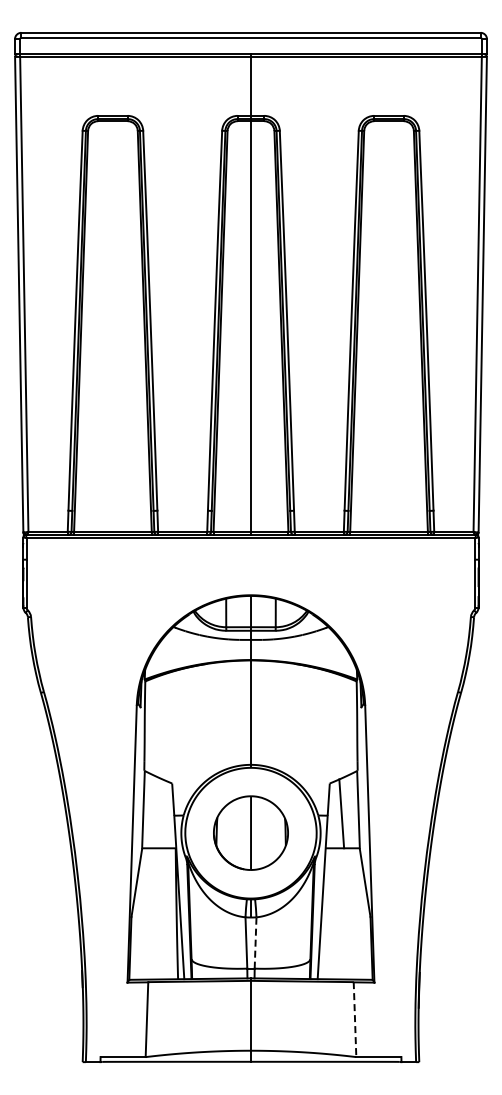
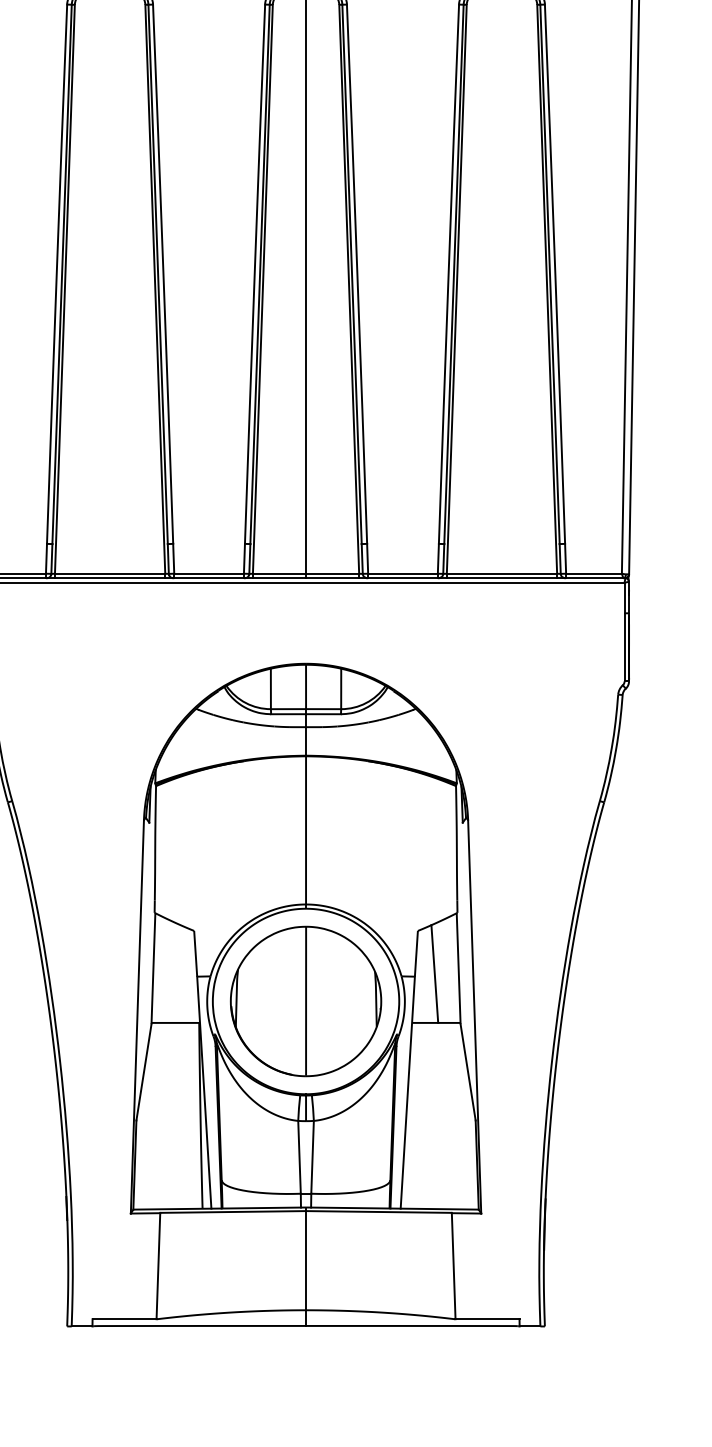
part: (250, 832) -> (305, 1000), size x1.43
line: (255, 943) -> (312, 1158), dashed -> solid
line: (355, 1020) -> (454, 1267), dashed -> solid

